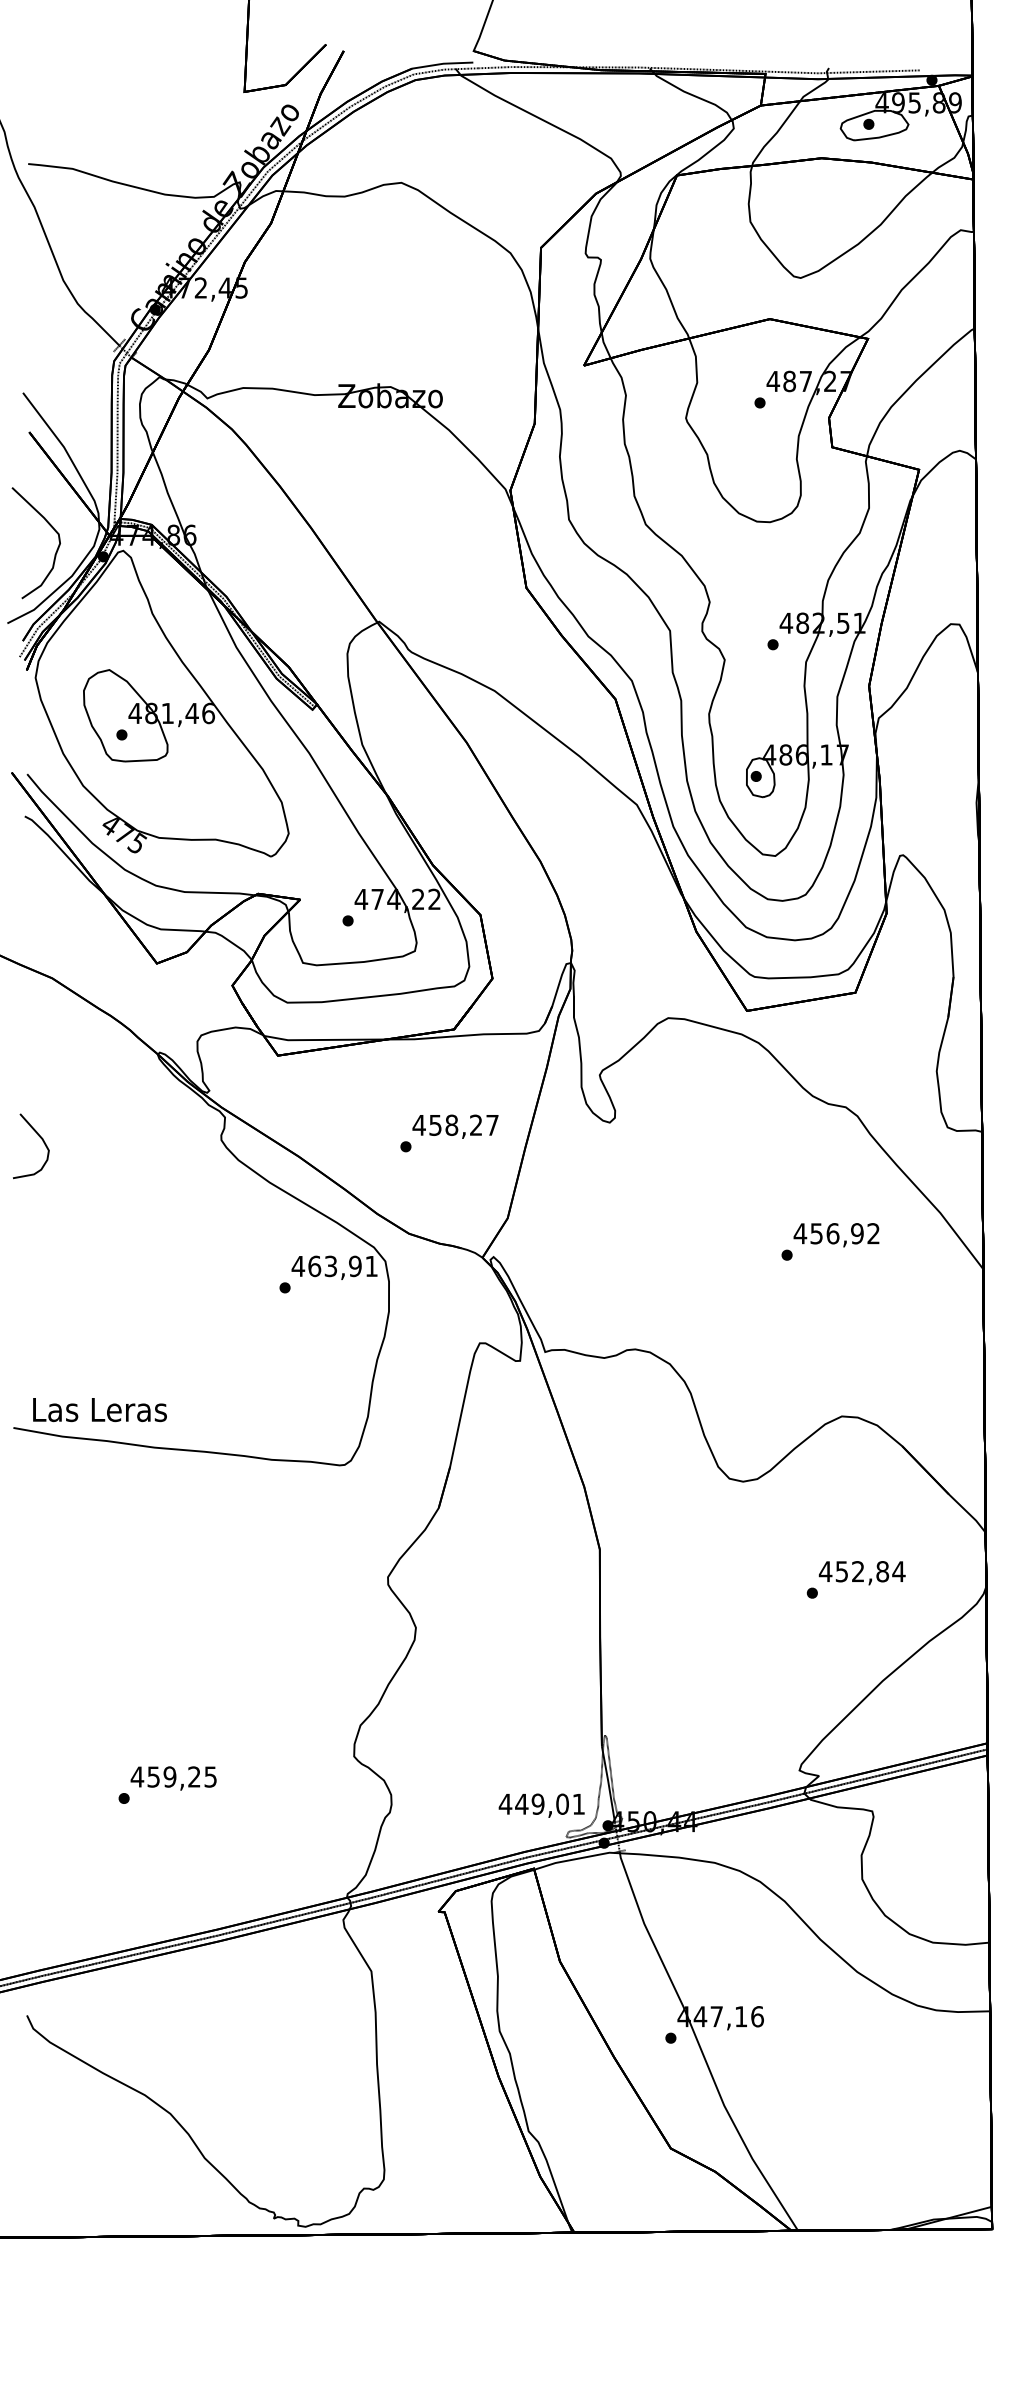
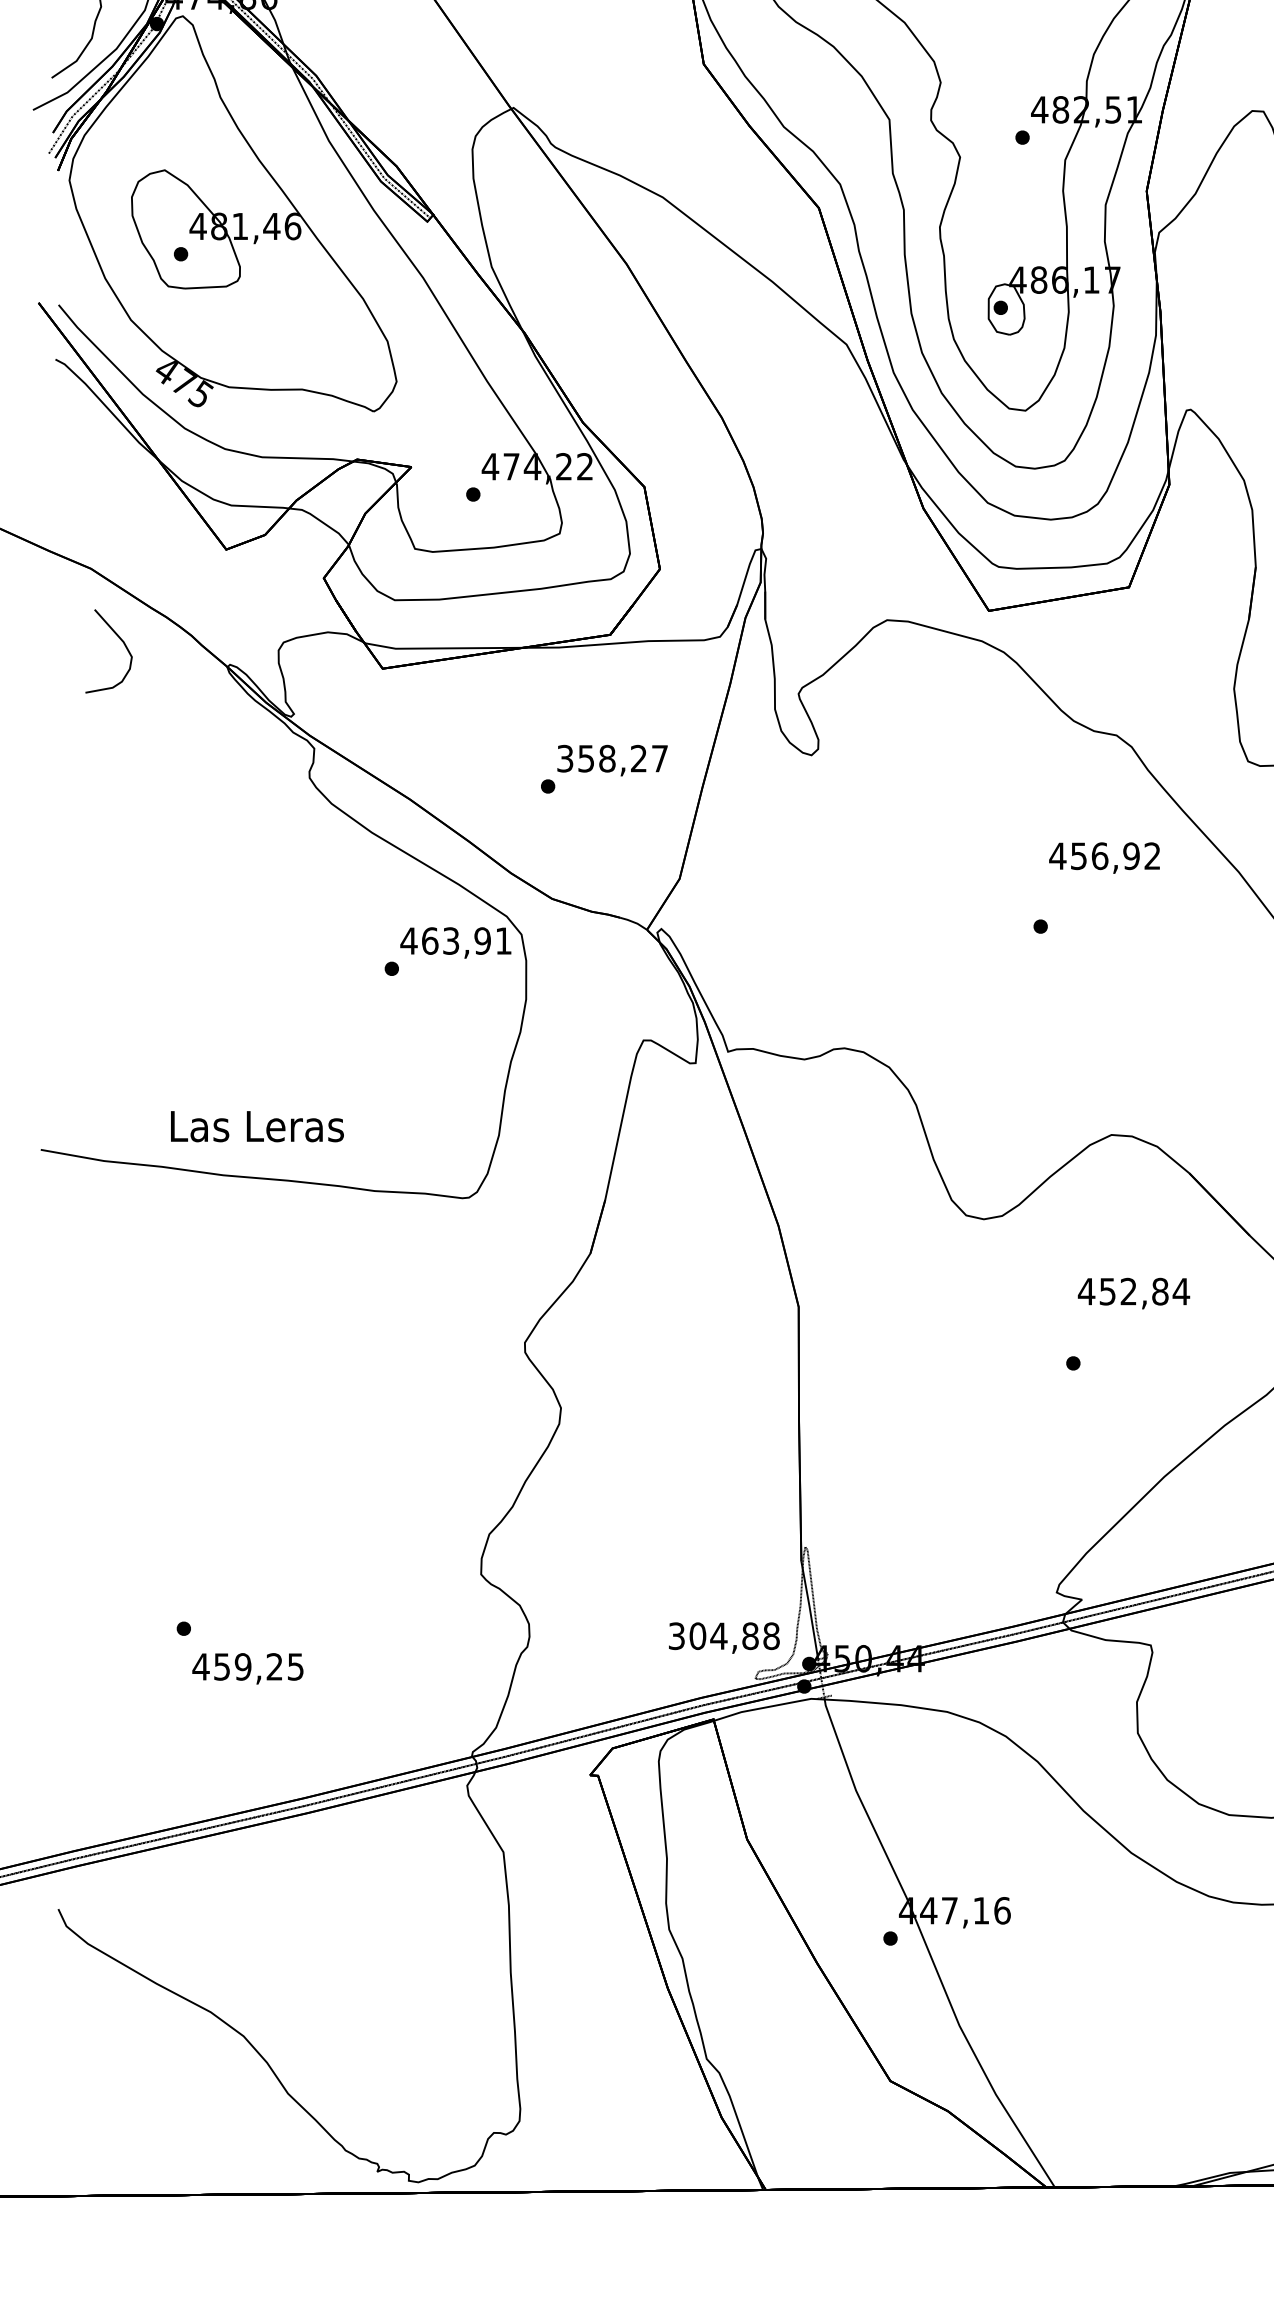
text: (418, 1124) -> (564, 757), 458,27 -> 358,27
curve: (39, 1137) -> (119, 640), moved
text: (836, 1235) -> (1104, 858), moved
text: (99, 1410) -> (256, 1127), moved
text: (861, 1573) -> (1132, 1294), moved
text: (173, 1778) -> (247, 1668), moved
text: (541, 1803) -> (723, 1635), 449,01 -> 304,88

